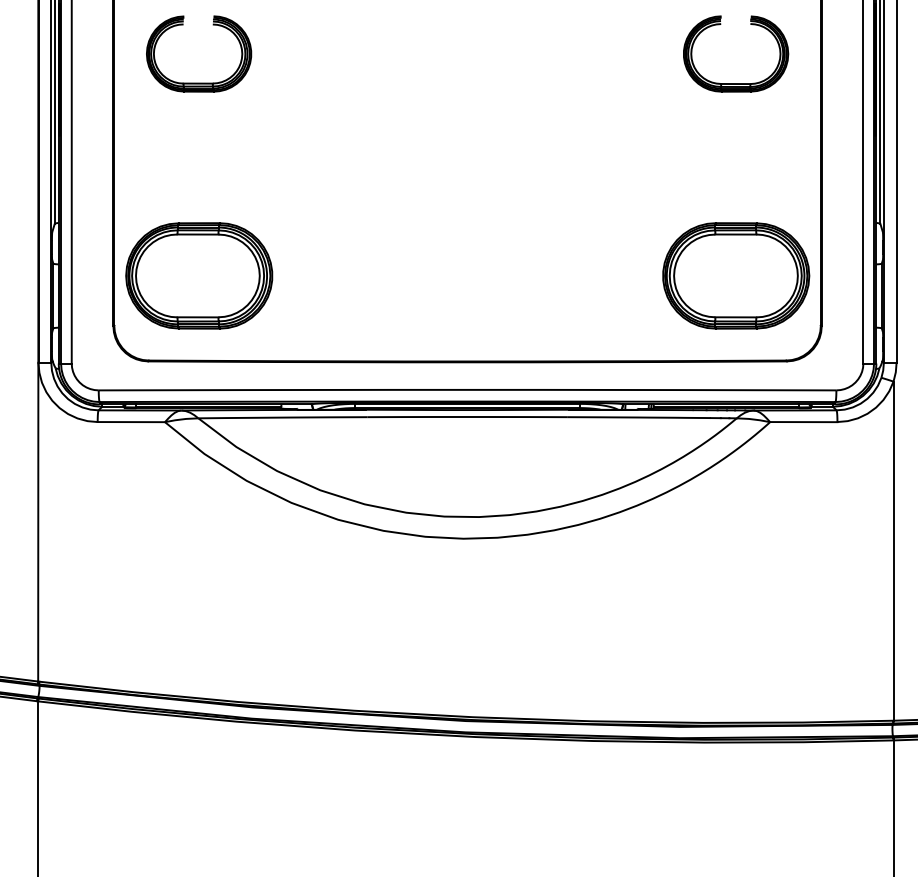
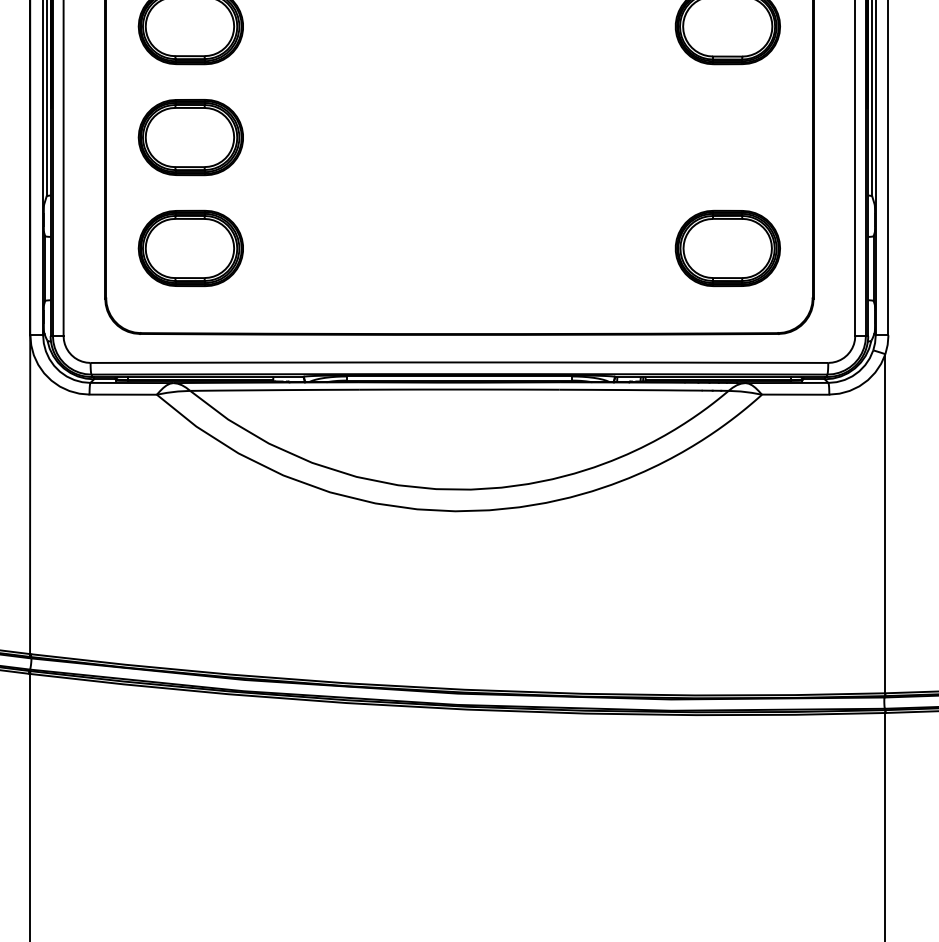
part: (198, 164) -> (190, 137), added
part: (198, 275) -> (190, 248), size x0.71
part: (735, 275) -> (727, 248), size x0.71

